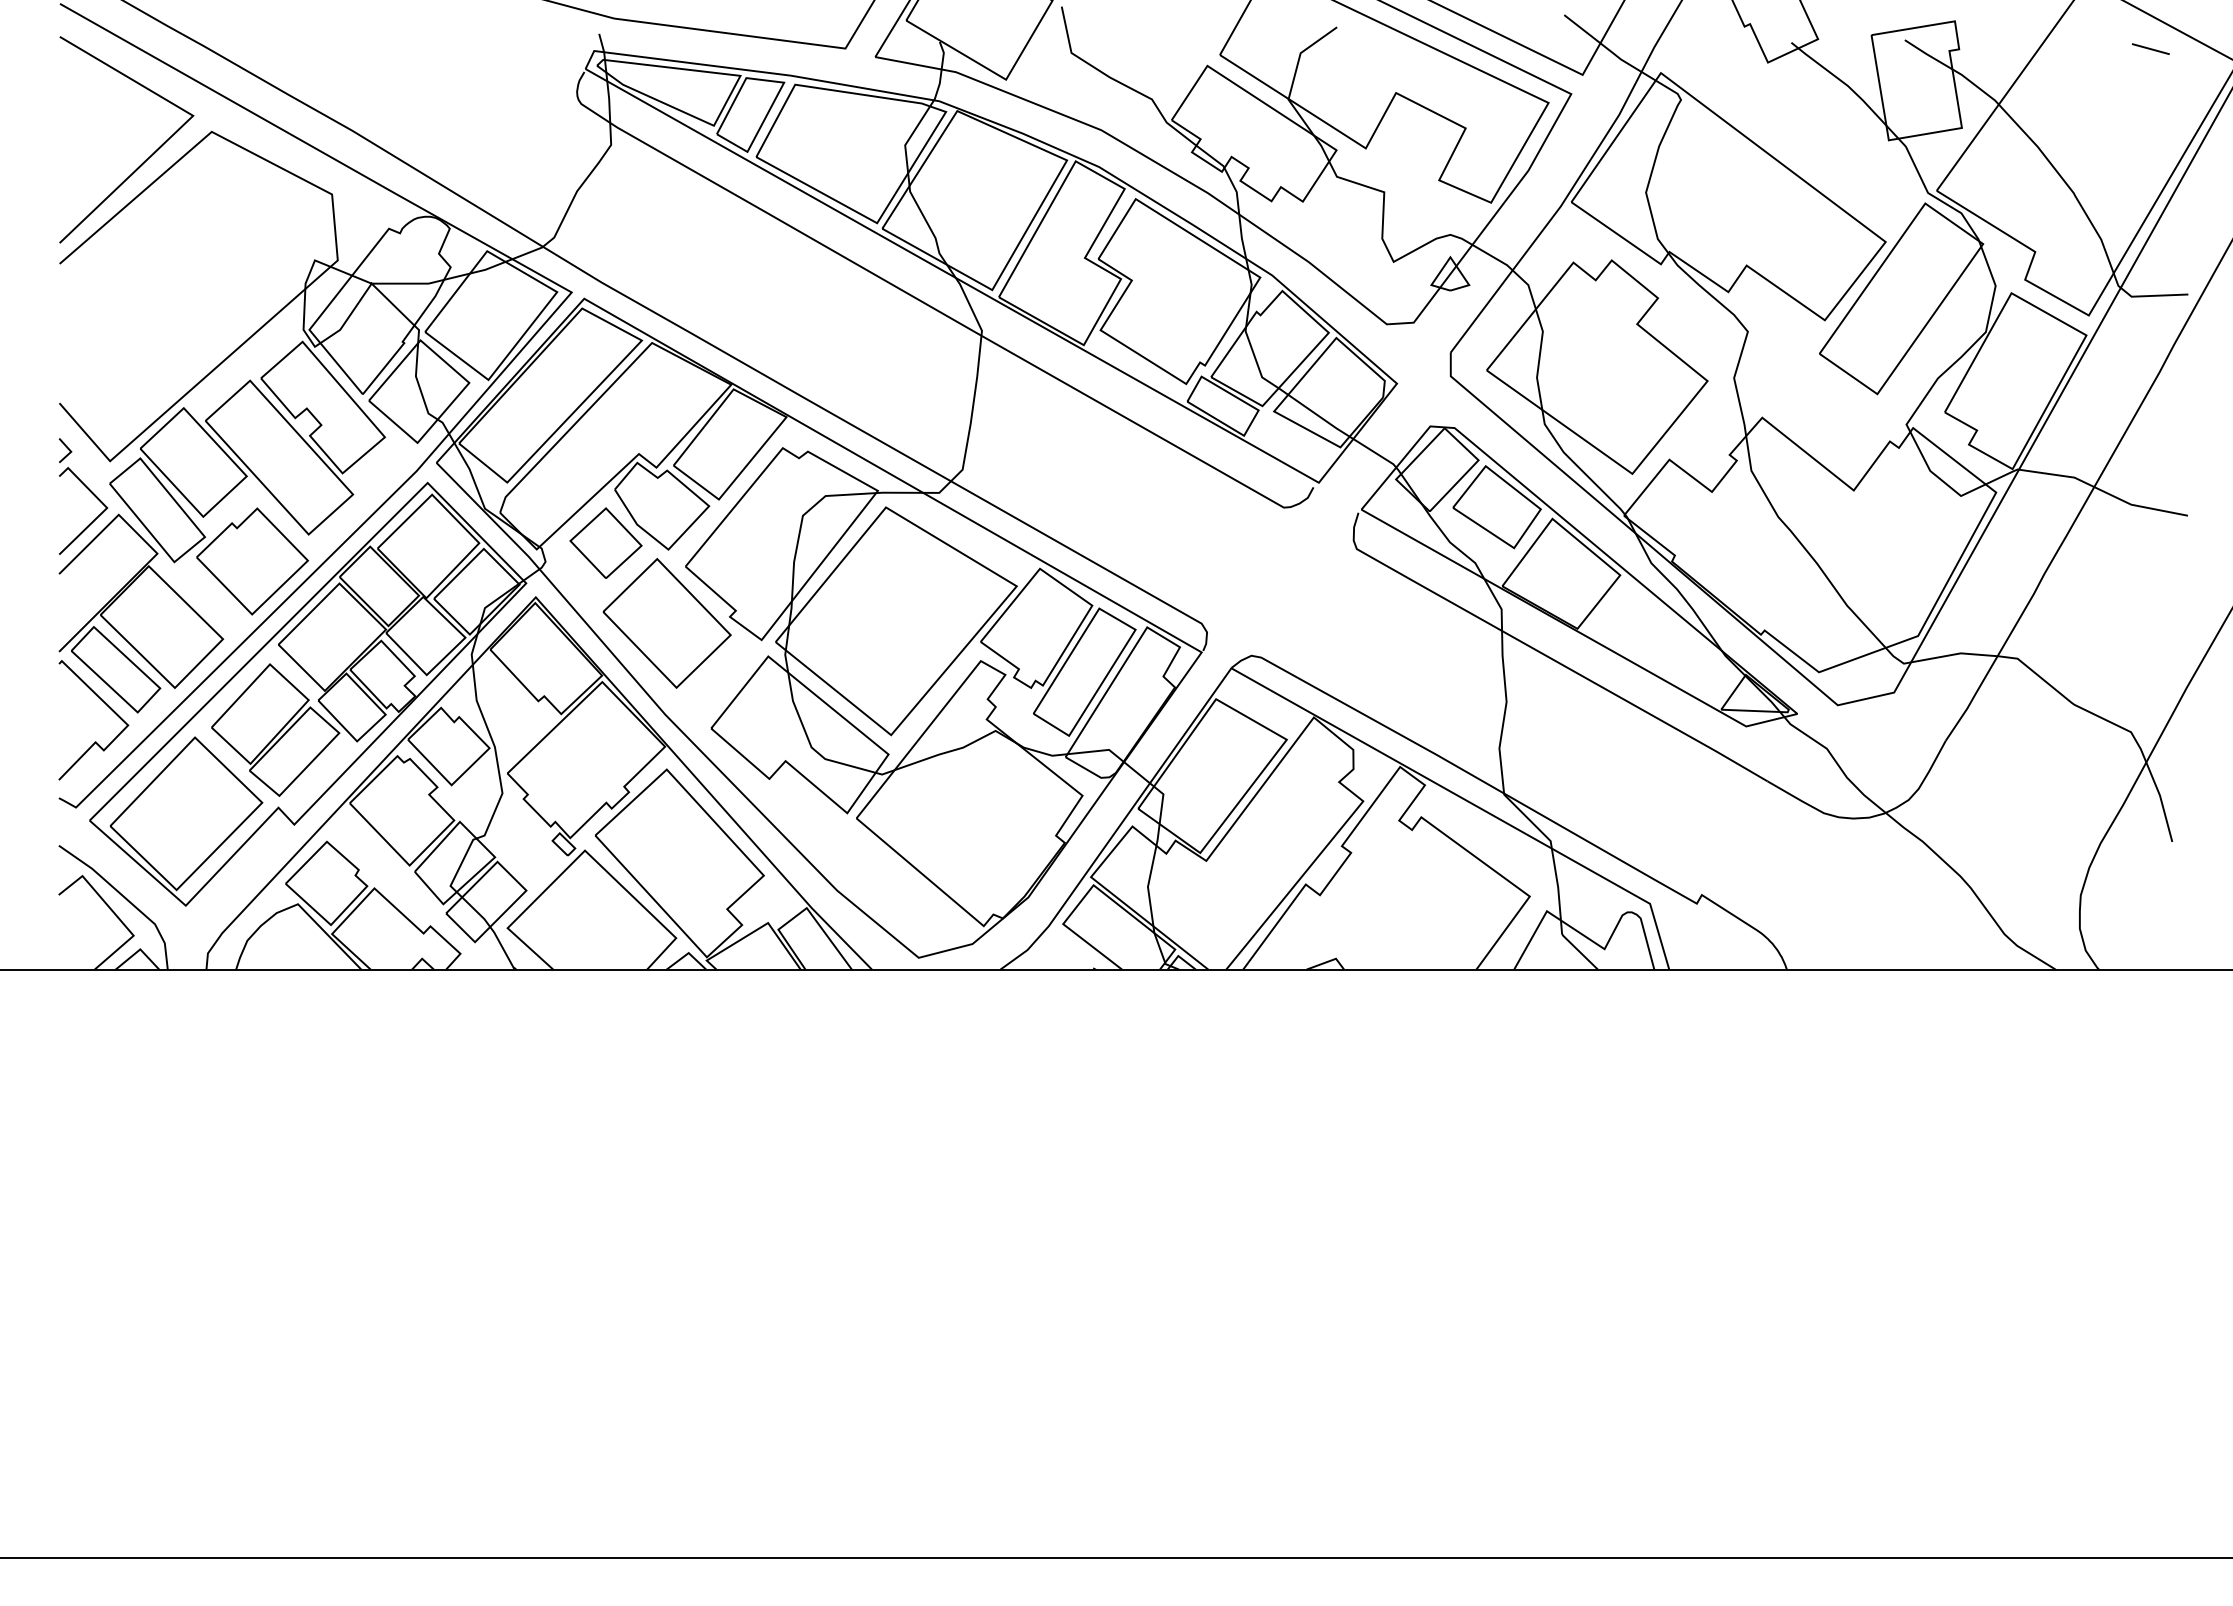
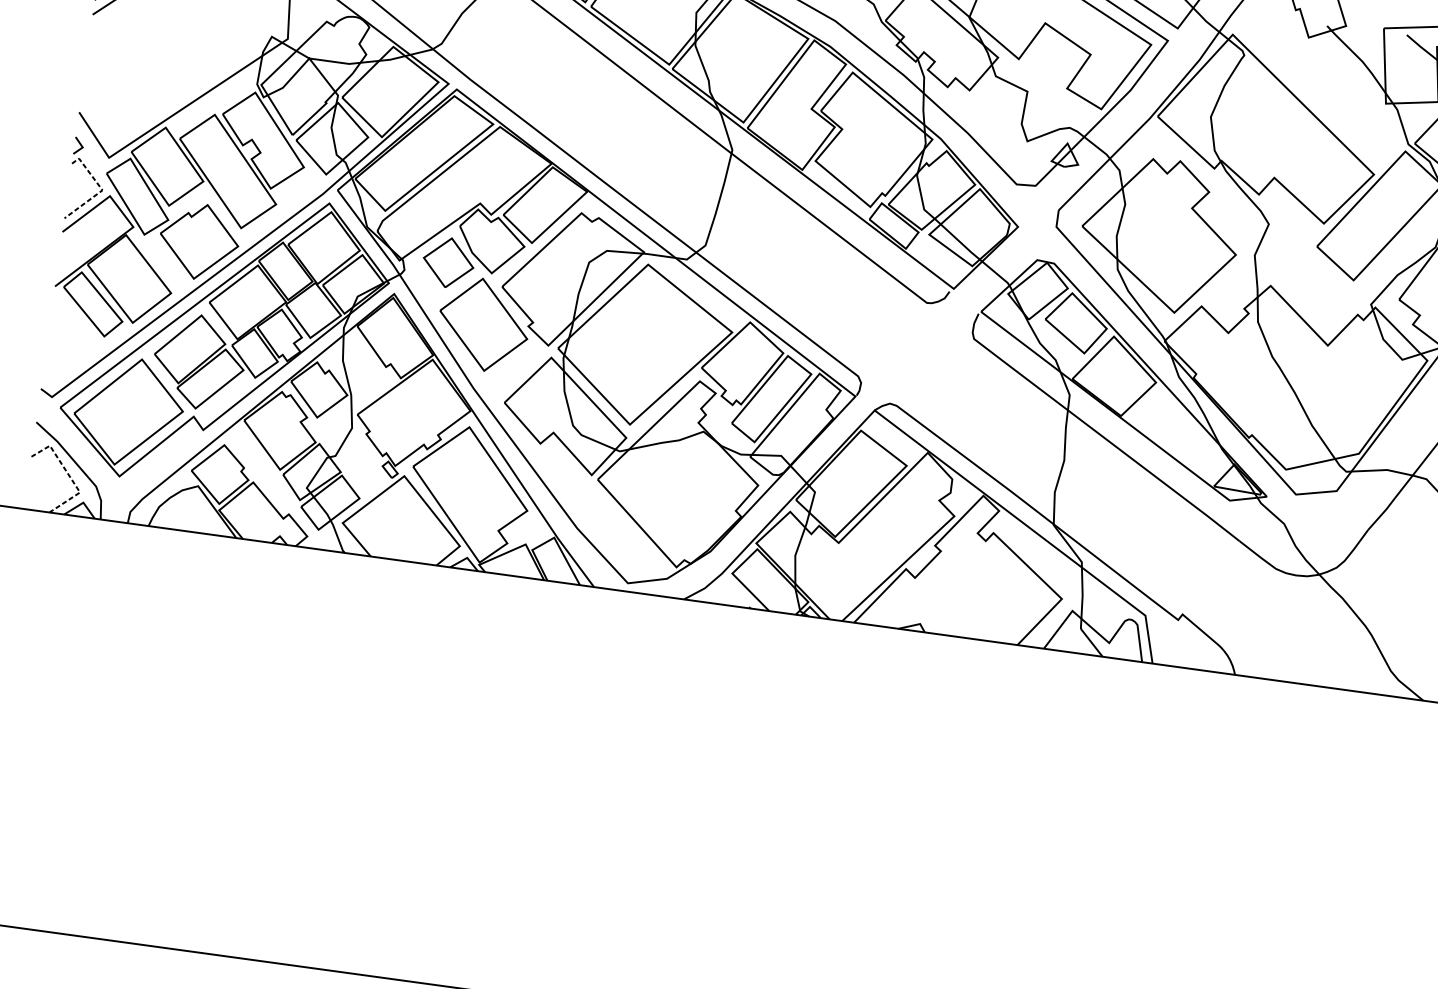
line: (106, 507) -> (102, 189), solid -> dashed
curve: (107, 706) -> (83, 329), removed
line: (114, 913) -> (68, 475), solid -> dashed

